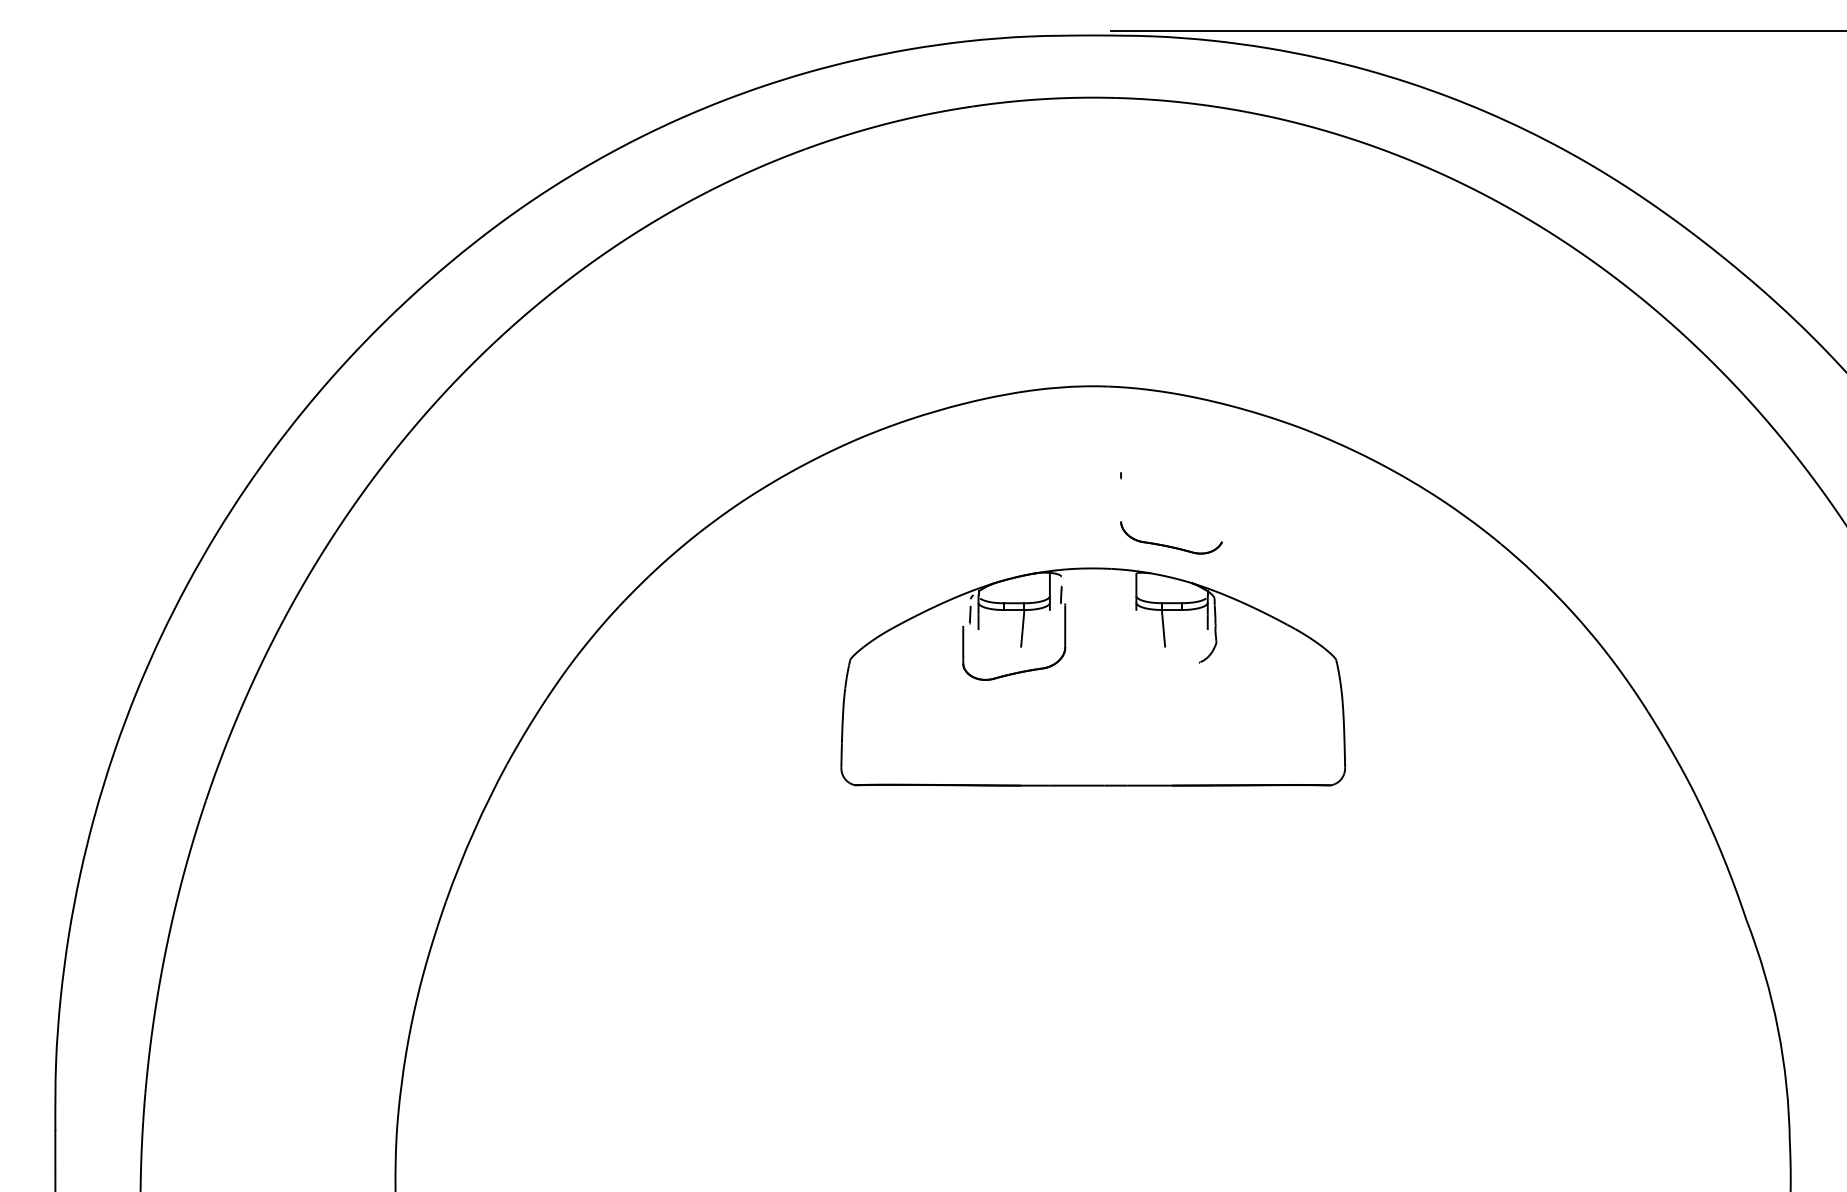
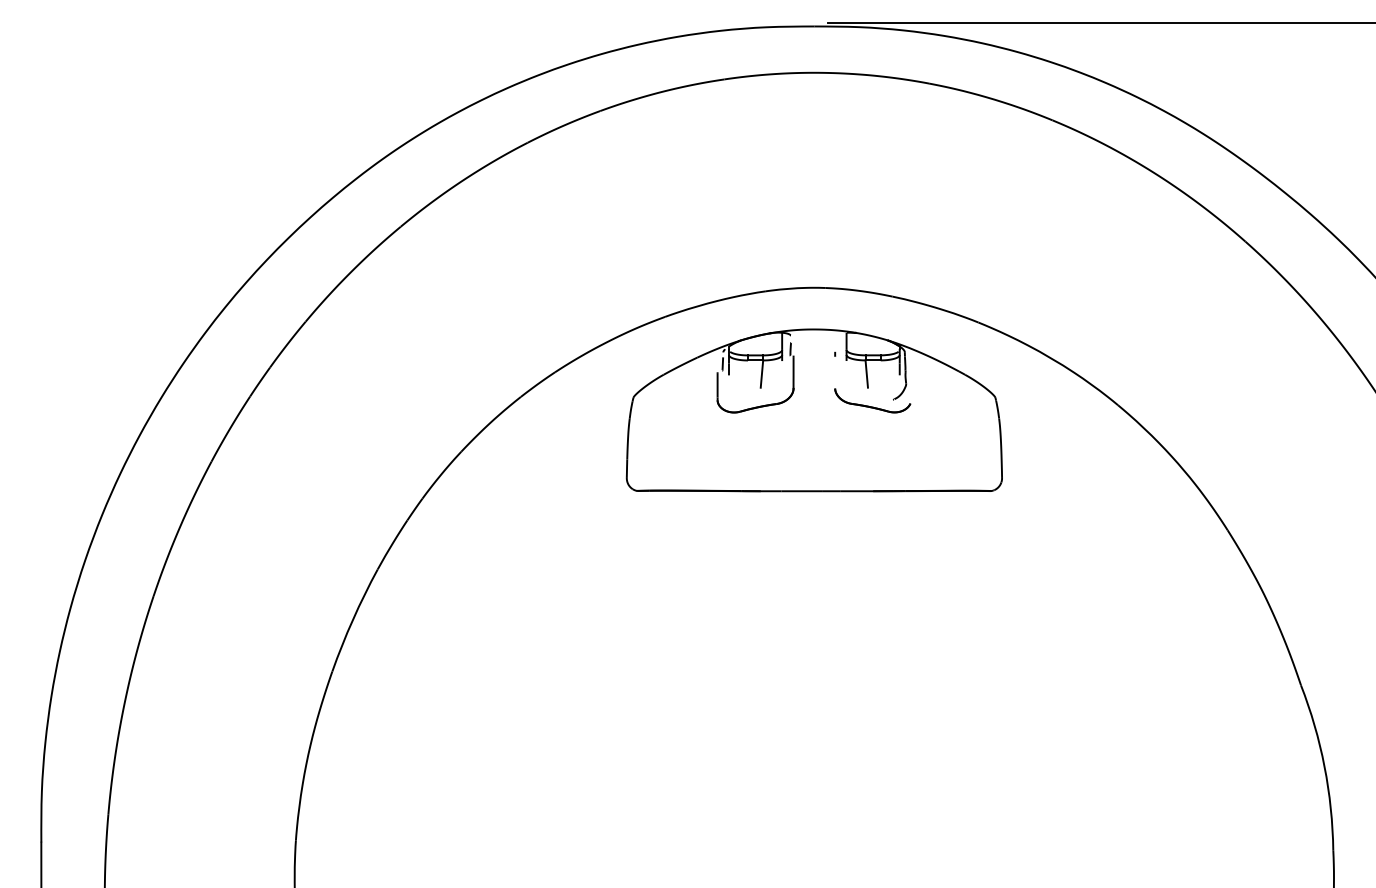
part: (1091, 677) -> (813, 410), moved

